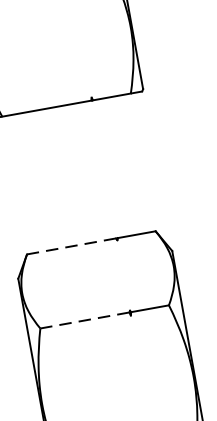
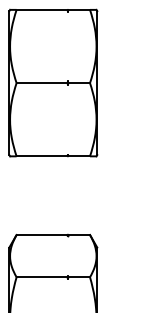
line: (70, 245) -> (41, 234), dashed -> solid
line: (84, 321) -> (41, 277), dashed -> solid

